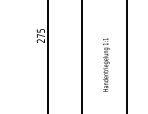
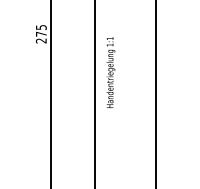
text: (106, 64) -> (110, 72), moved

